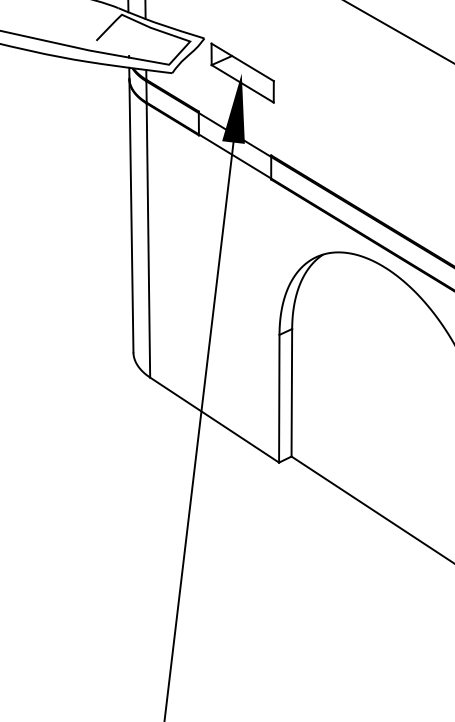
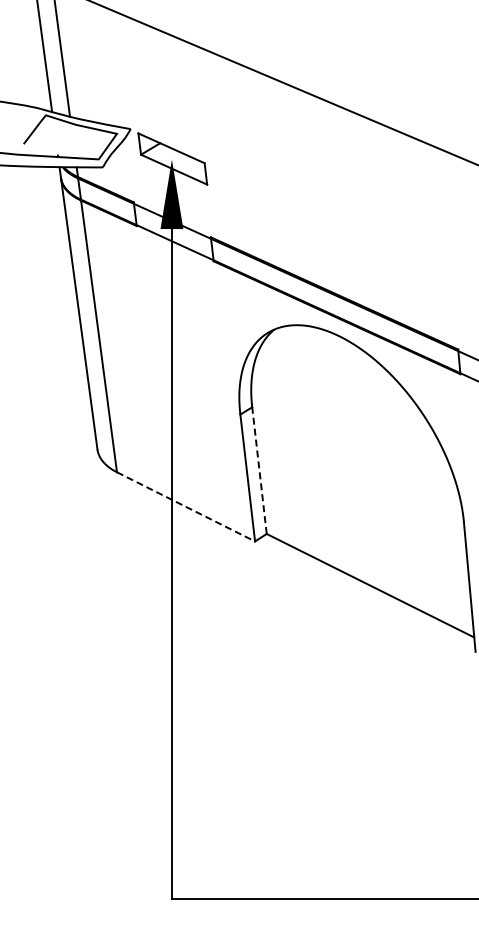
line: (291, 392) -> (259, 470), solid -> dashed
line: (215, 420) -> (186, 507), solid -> dashed

